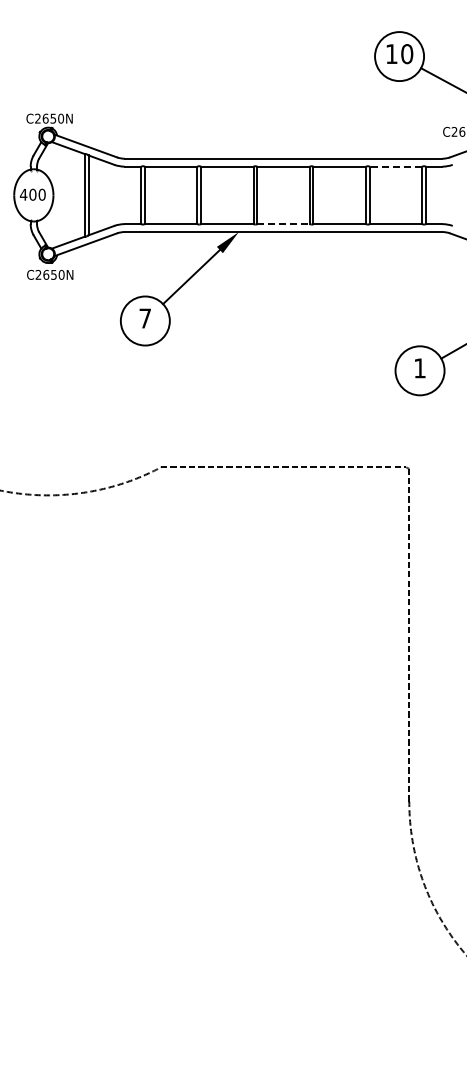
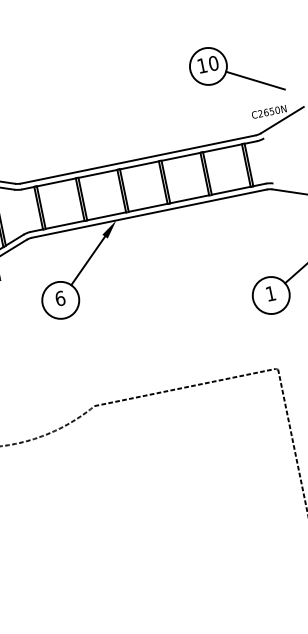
line: (395, 166) -> (222, 148), dashed -> solid
line: (284, 224) -> (148, 207), dashed -> solid
text: (145, 318) -> (60, 298), 7 -> 6

